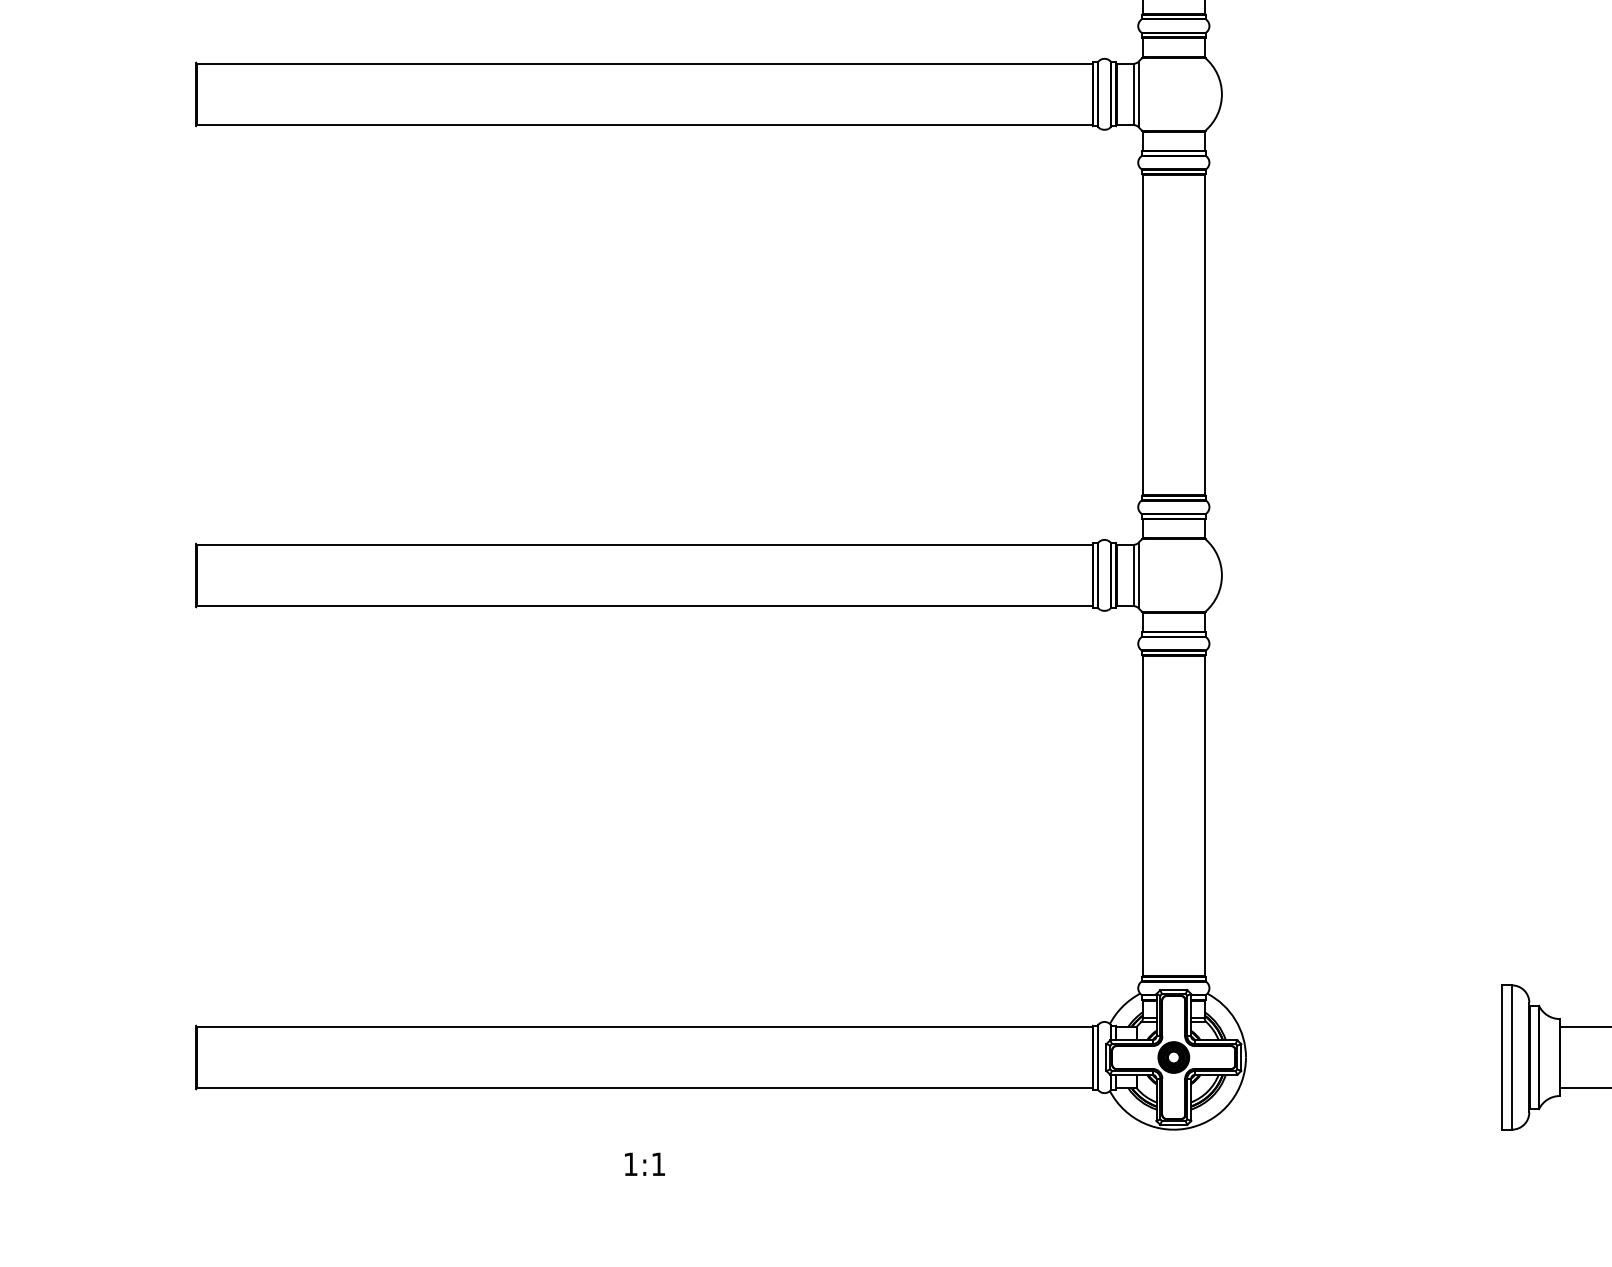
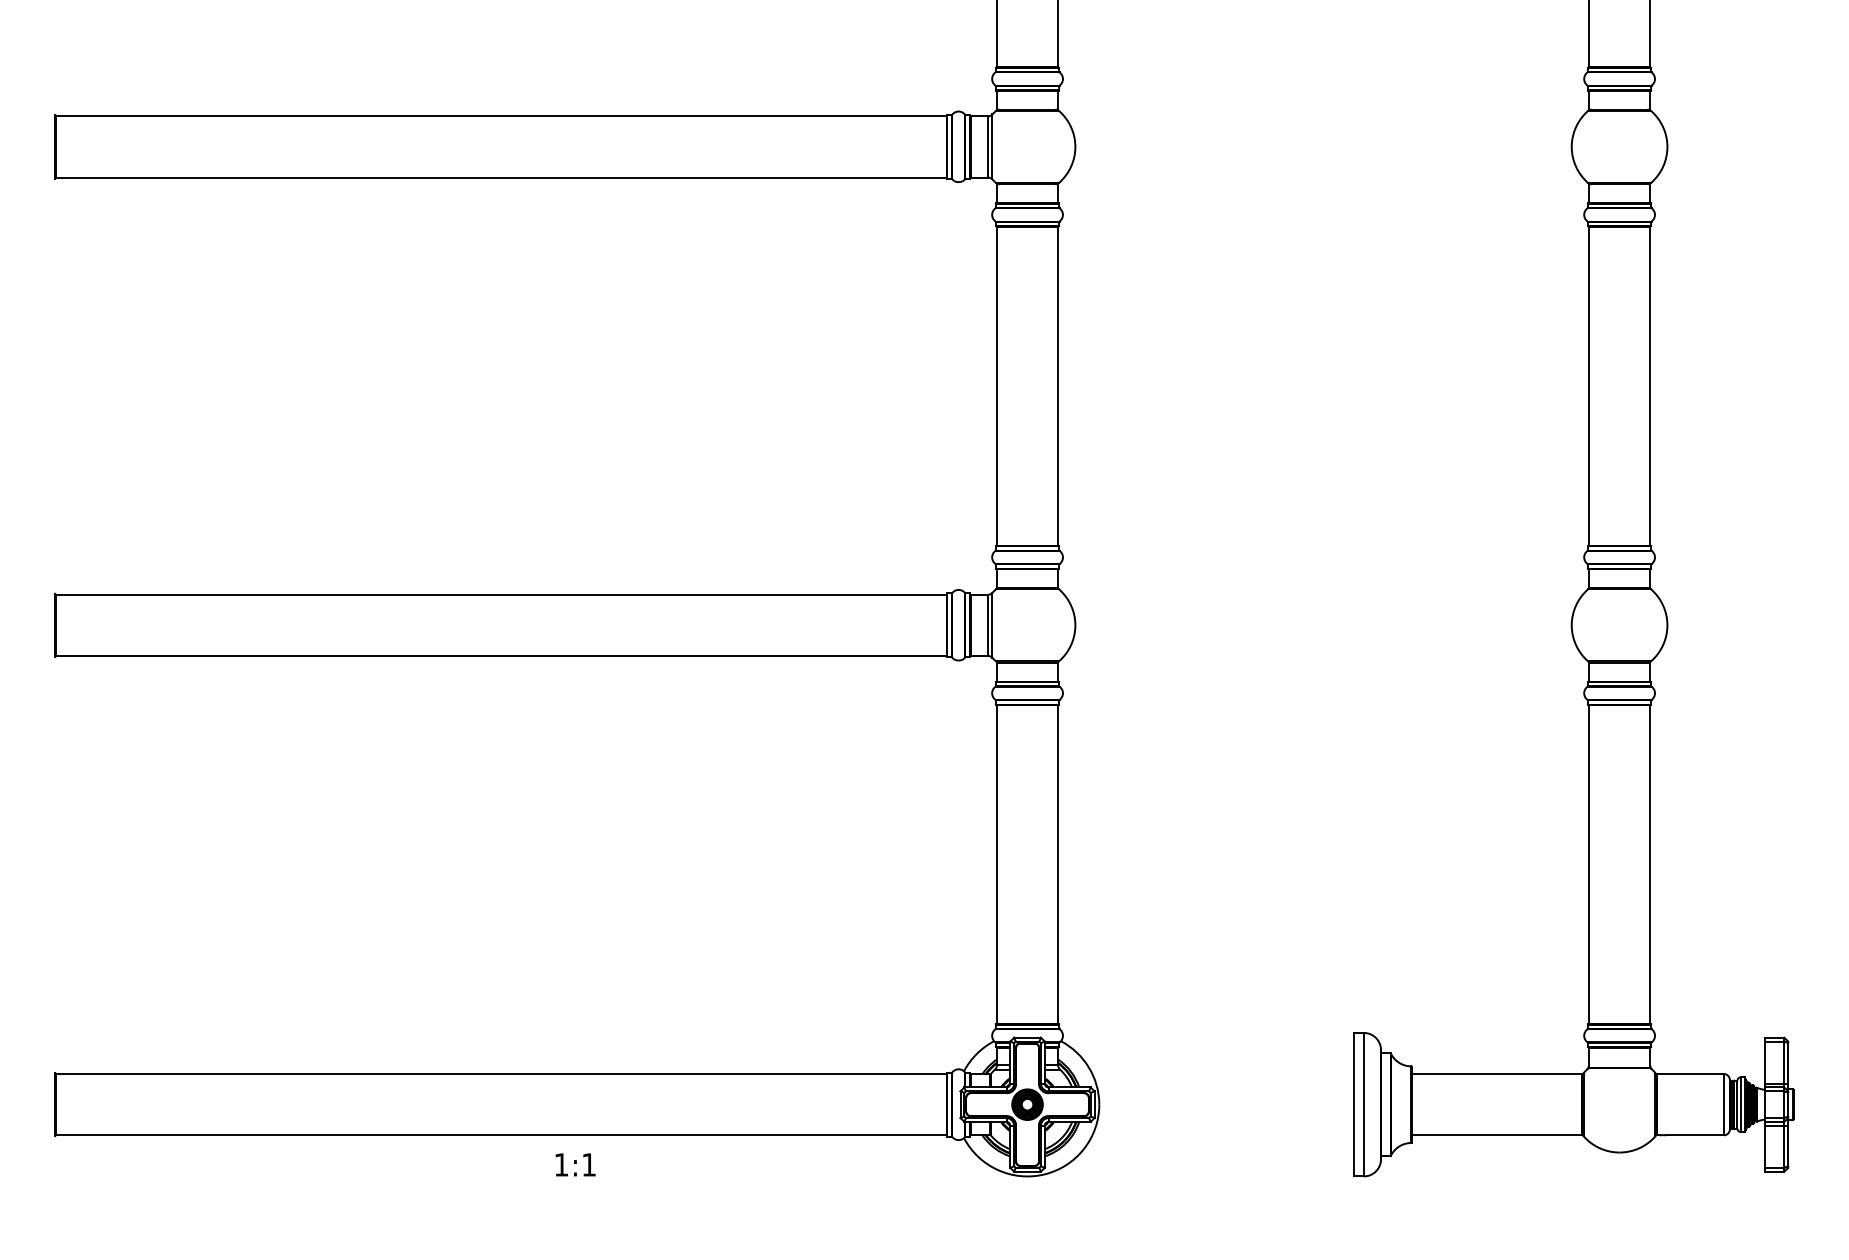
text: (644, 1163) -> (575, 1164), moved

